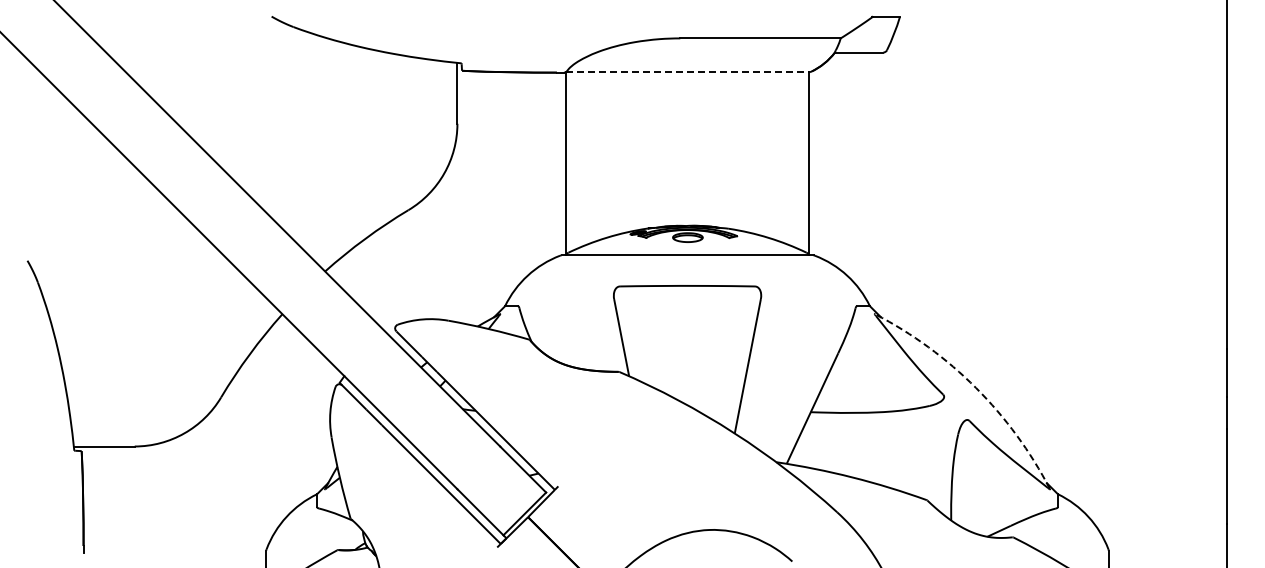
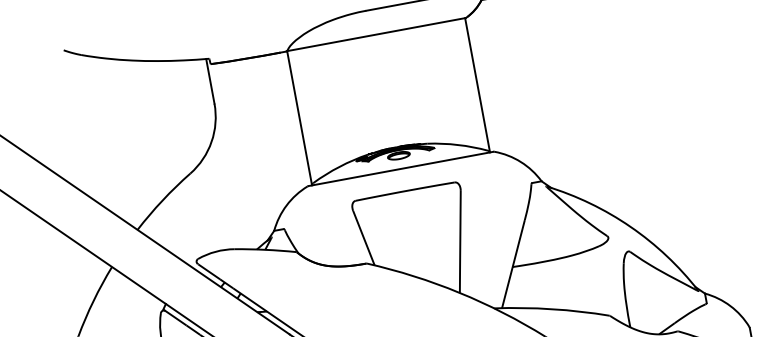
line: (688, 72) -> (376, 34), dashed -> solid
arc: (976, 388) -> (630, 227), dashed -> solid

